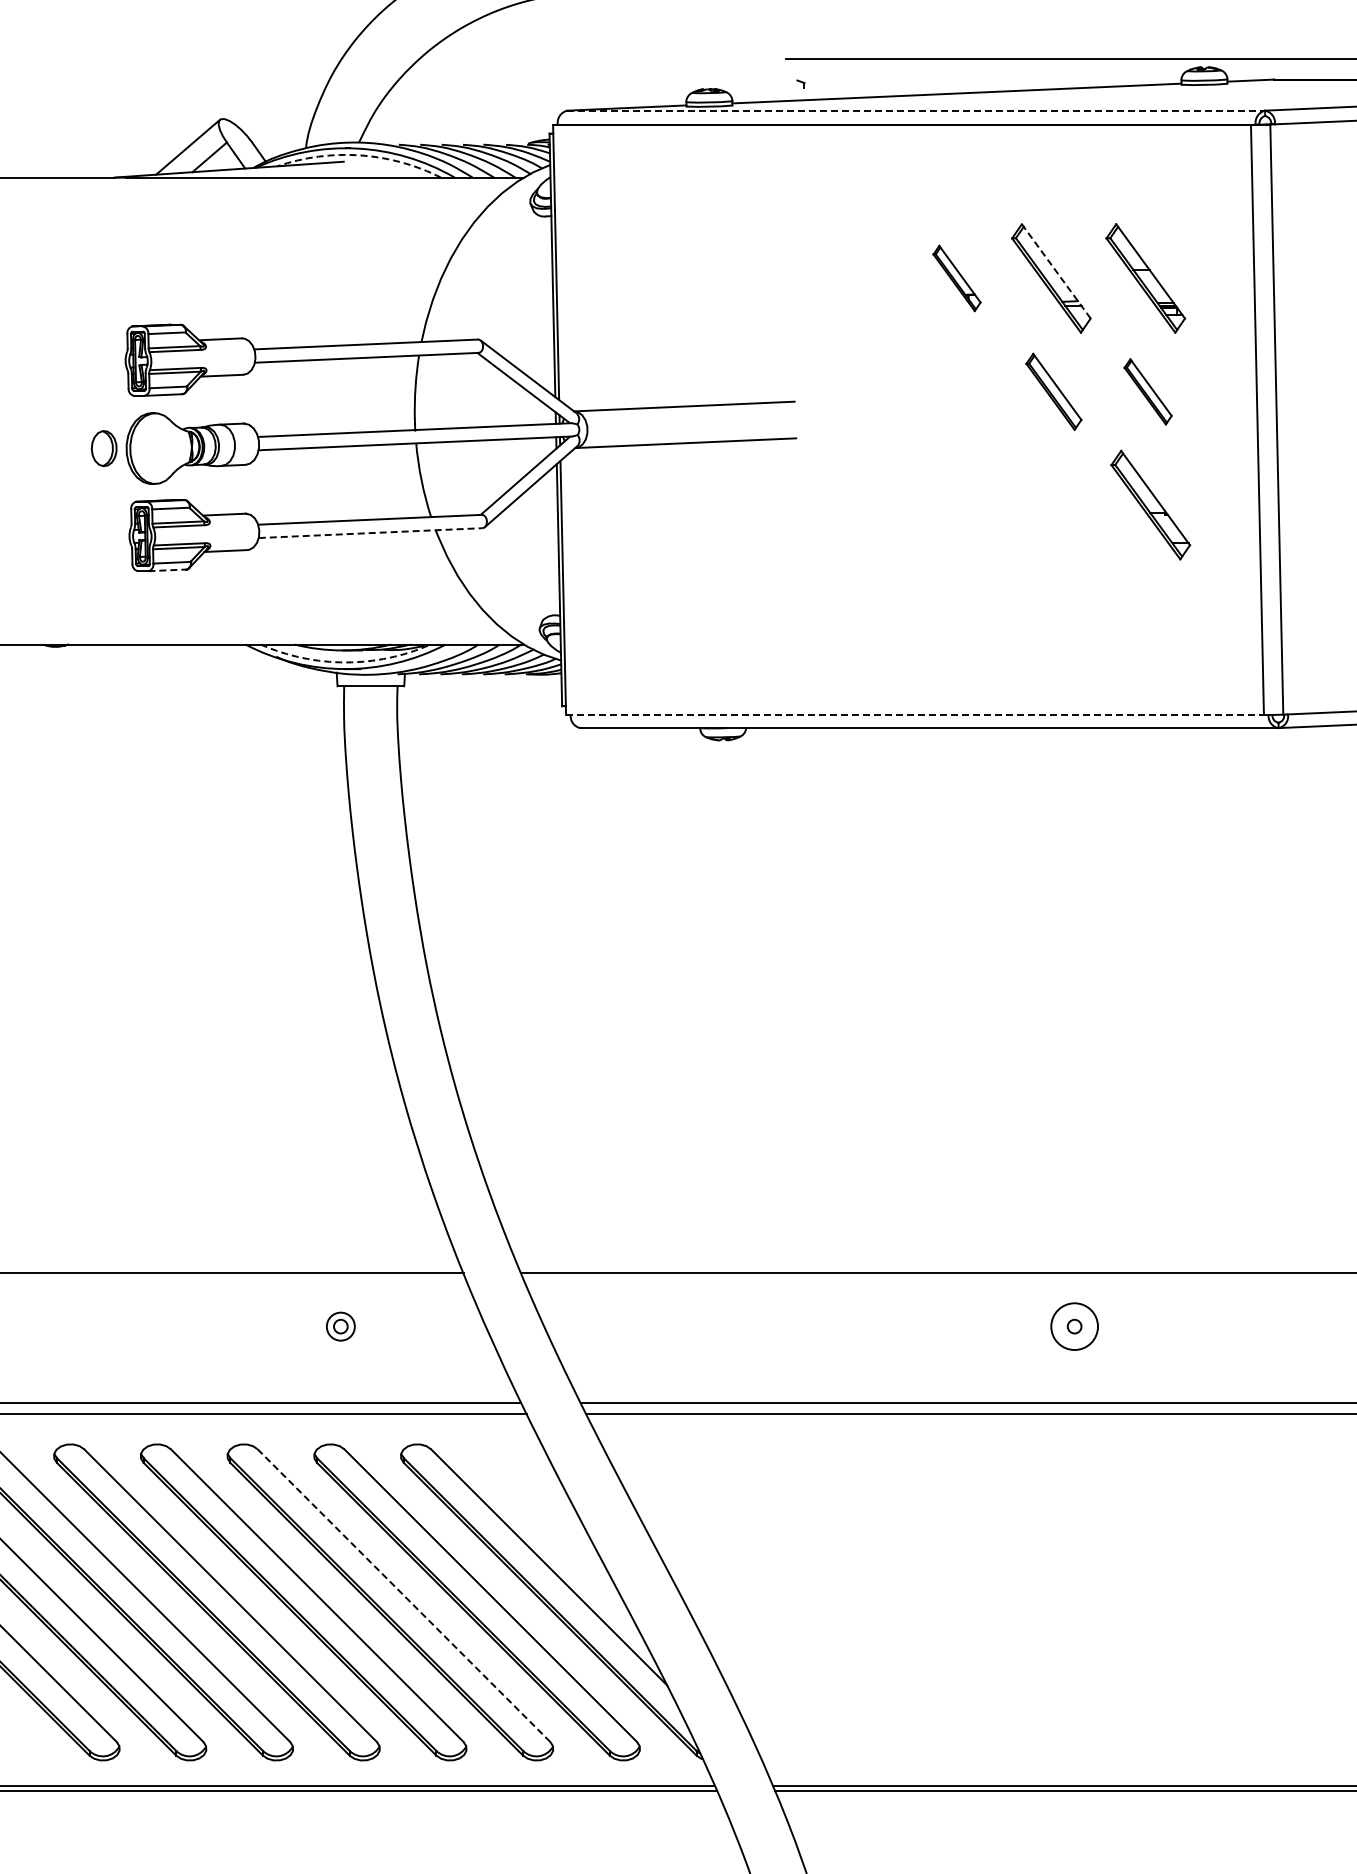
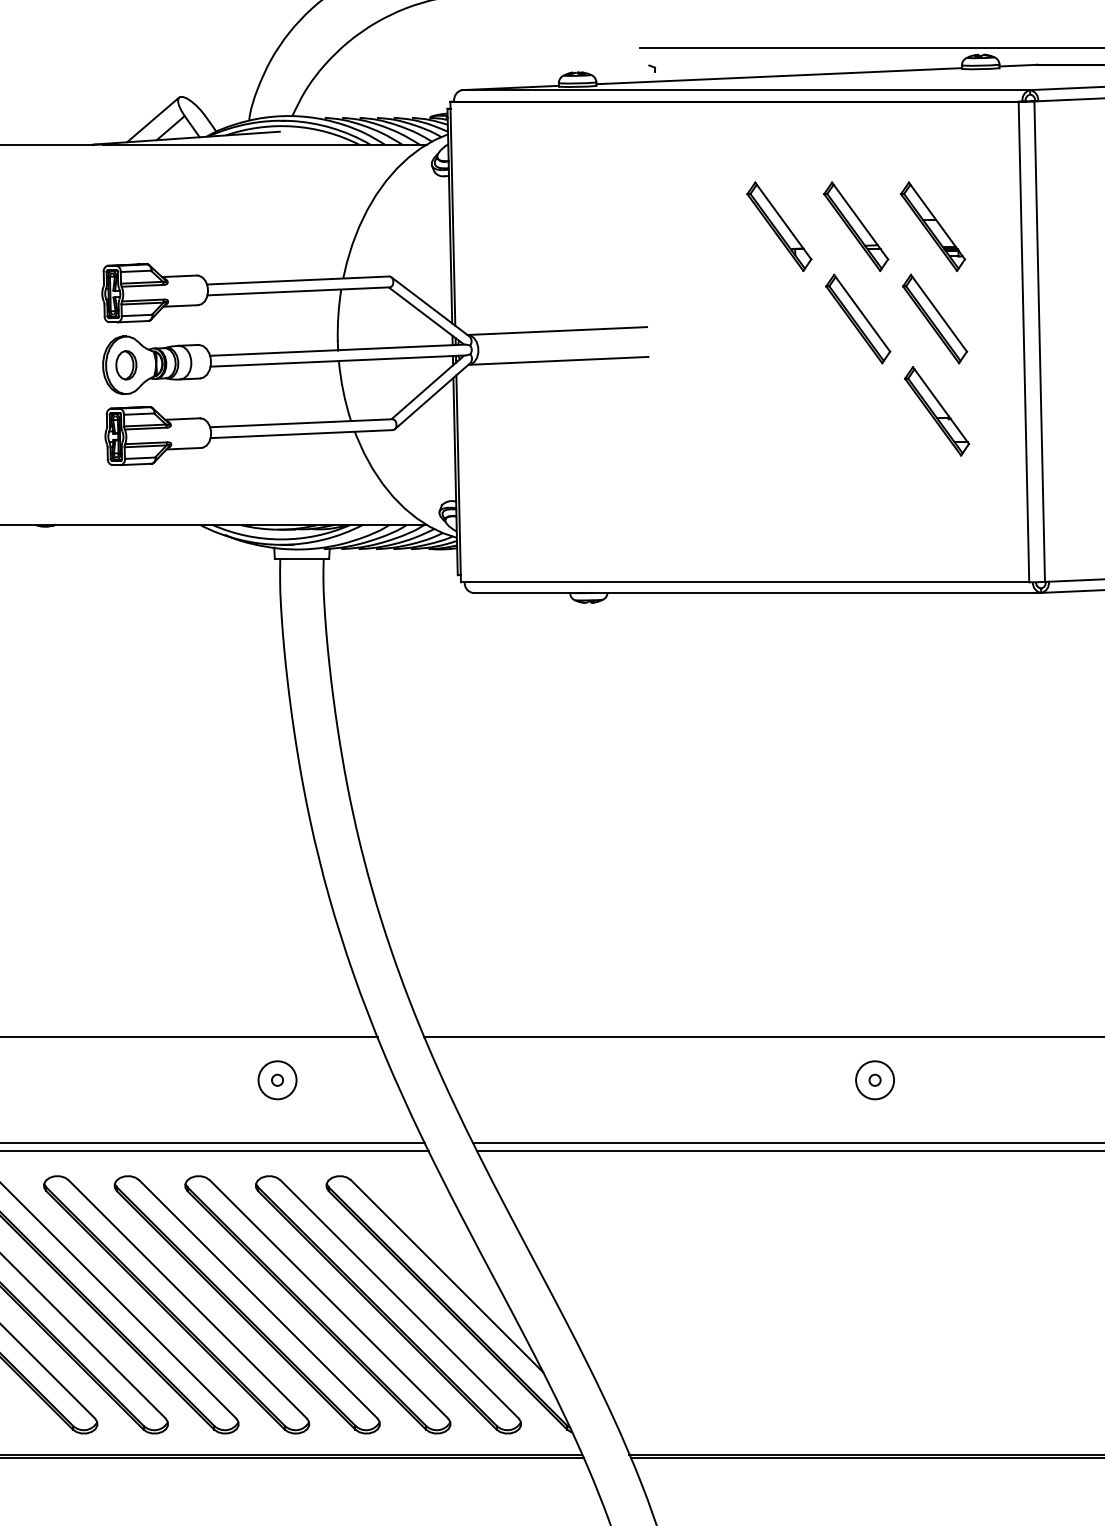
line: (916, 110) -> (746, 89), dashed -> solid
arc: (360, 155) -> (293, 126), dashed -> solid
line: (1055, 271) -> (859, 221), dashed -> solid
part: (956, 278) -> (778, 226), size x1.67
part: (1053, 391) -> (857, 318), size x1.43
part: (1147, 391) -> (934, 318), size x1.67
part: (103, 448) -> (125, 365), moved
line: (370, 533) -> (301, 434), dashed -> solid
line: (167, 570) -> (136, 464), dashed -> solid
arc: (345, 662) -> (281, 539), dashed -> solid
line: (915, 715) -> (745, 582), dashed -> solid
circle: (340, 1326) -> (277, 1080), size x1.67
line: (404, 1595) -> (329, 1299), dashed -> solid

